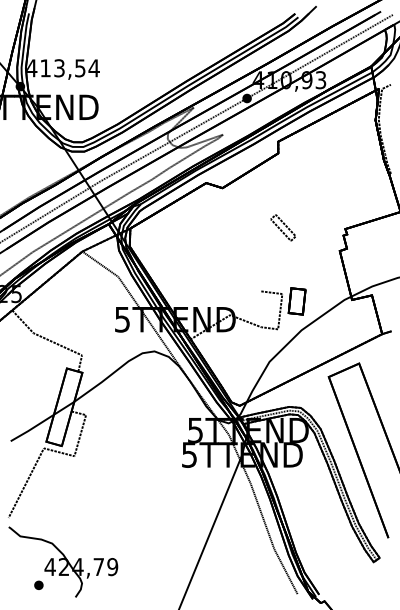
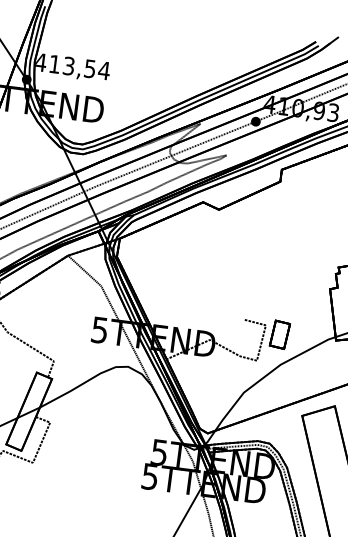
part: (282, 227) -> (274, 257), removed

